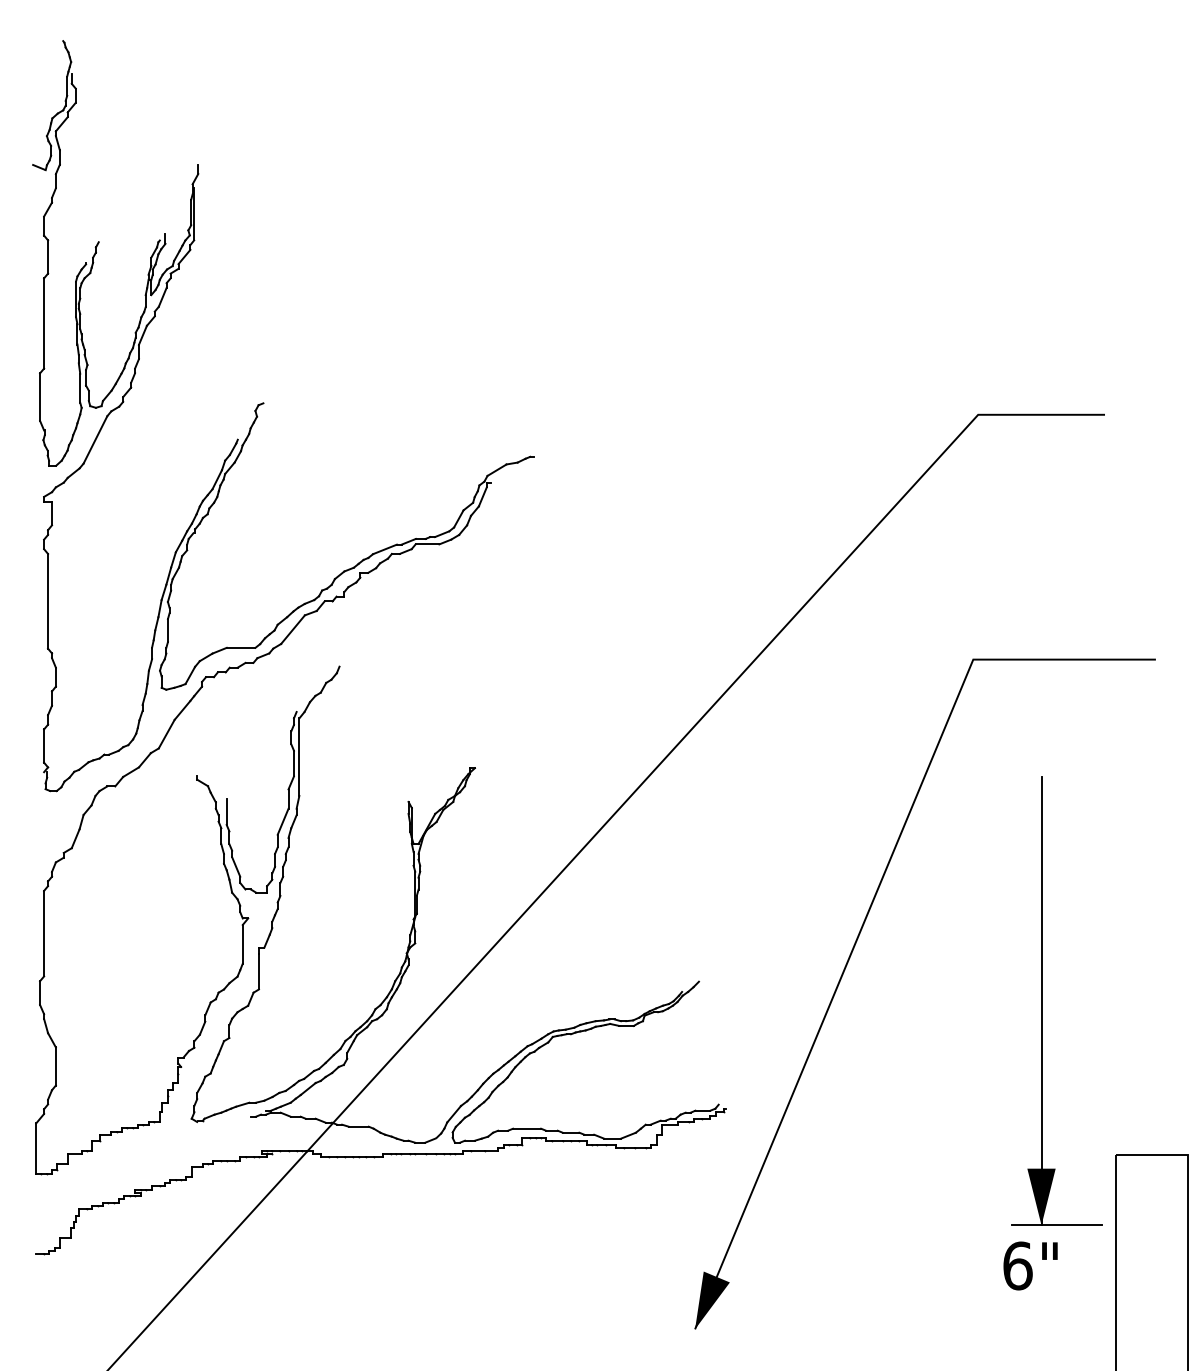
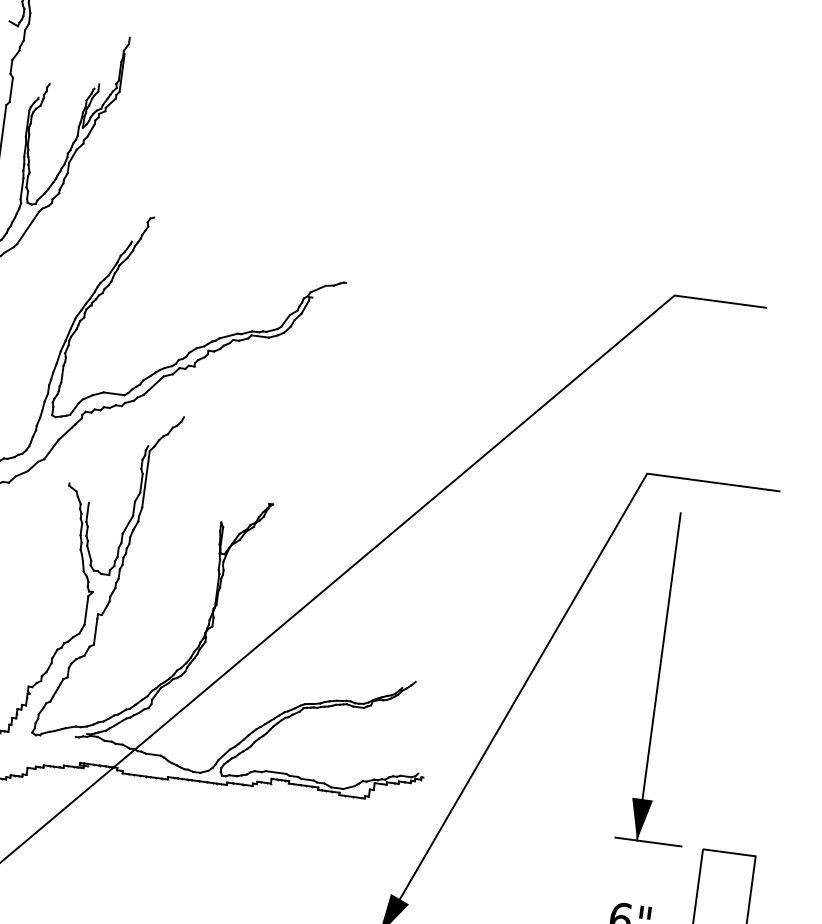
part: (1042, 1000) -> (659, 676), moved

